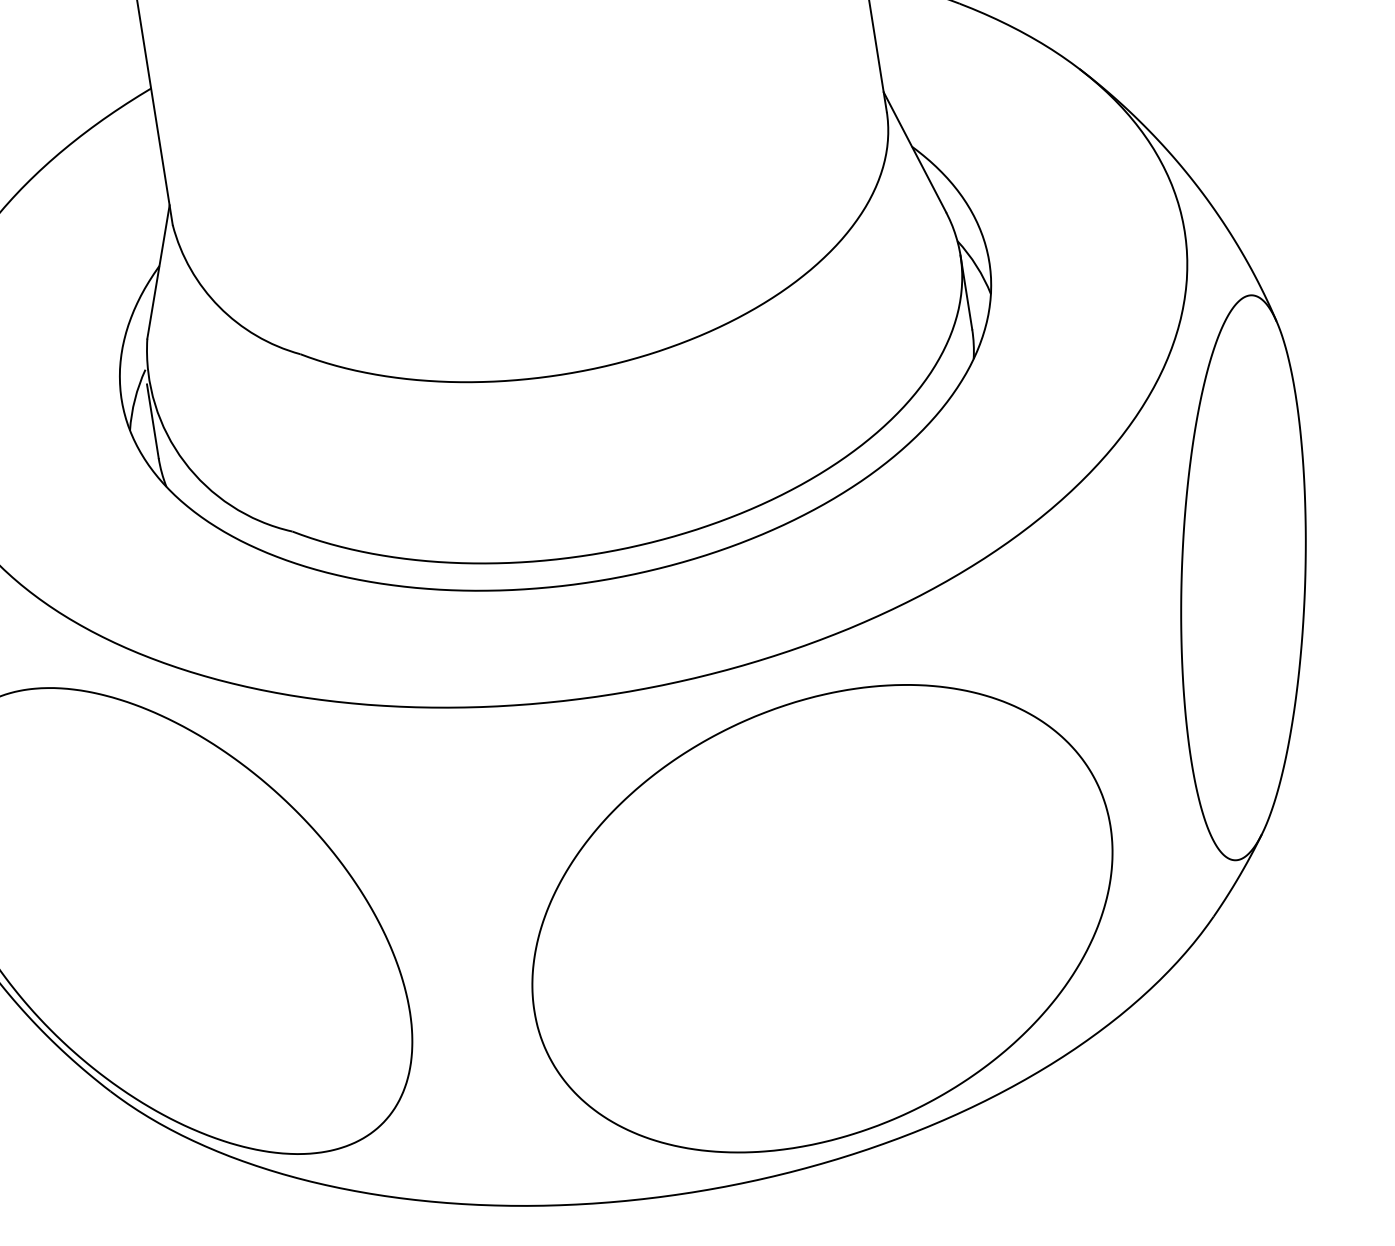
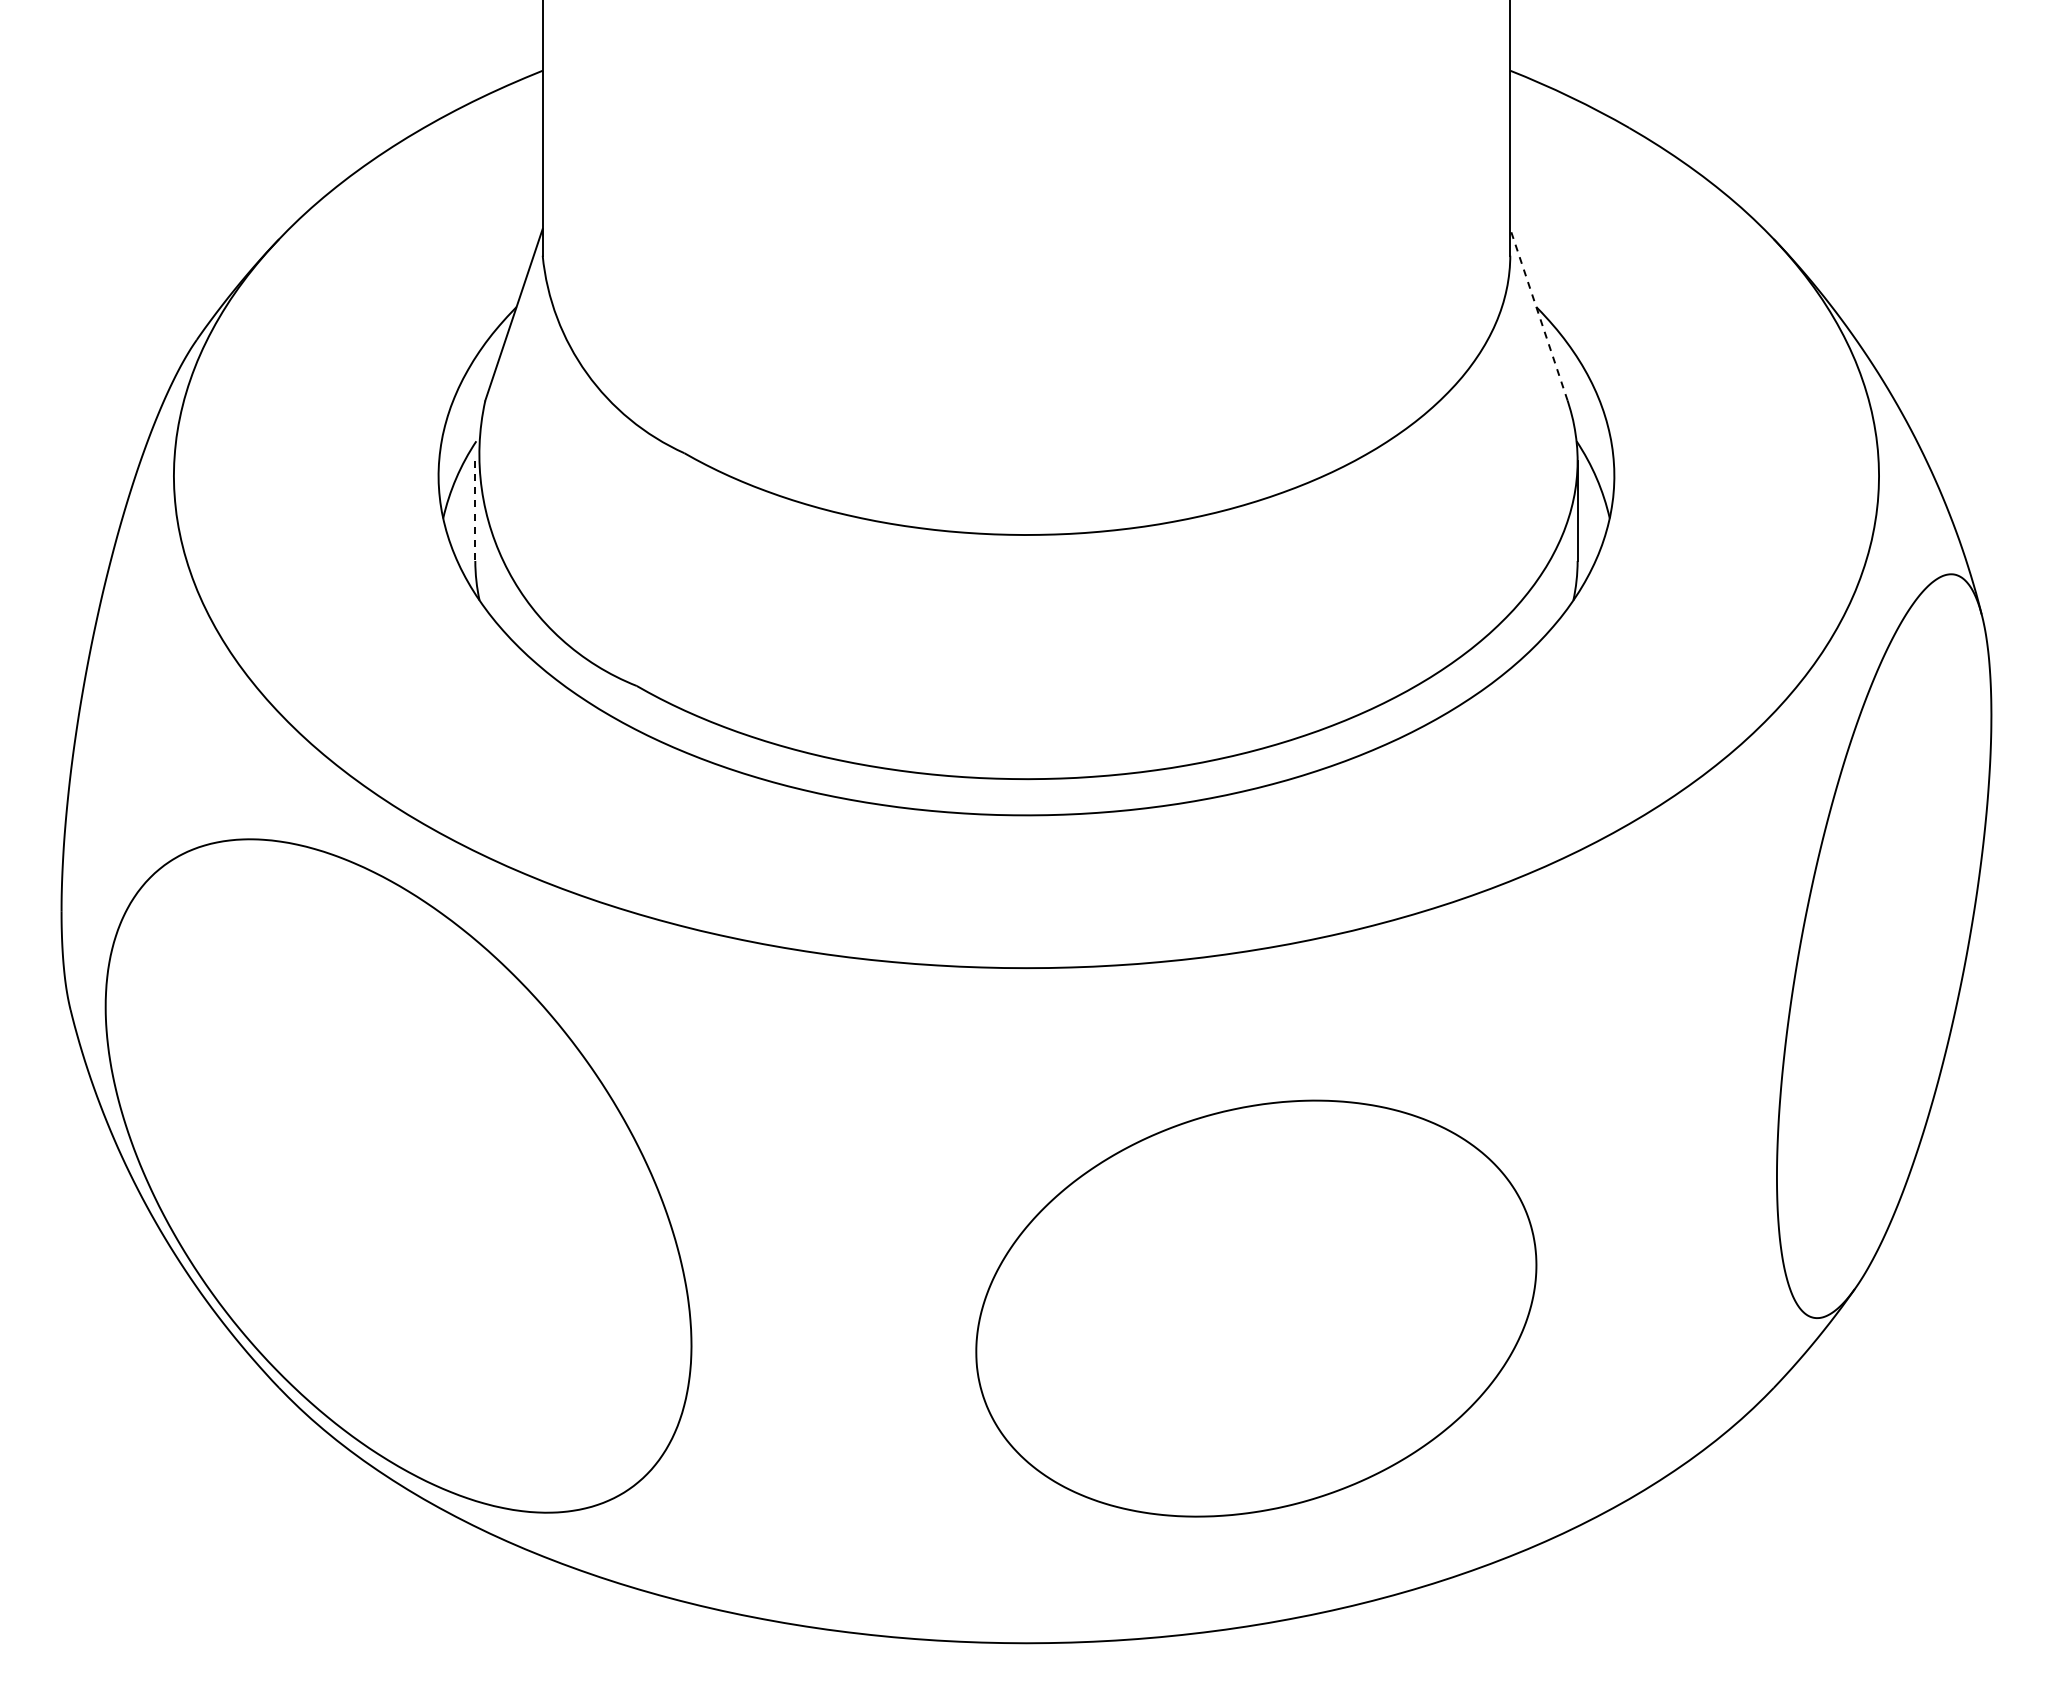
line: (914, 152) -> (1538, 314), solid -> dashed
line: (153, 421) -> (475, 511), solid -> dashed
part: (822, 918) -> (1256, 1308), size x0.7

